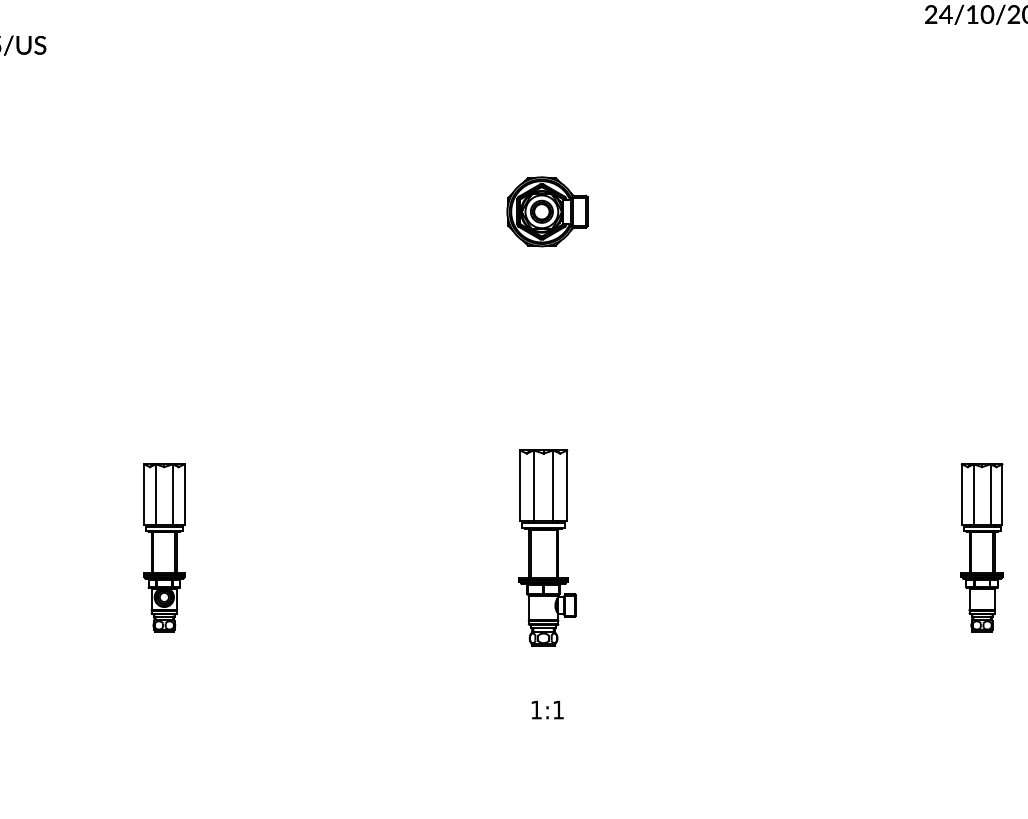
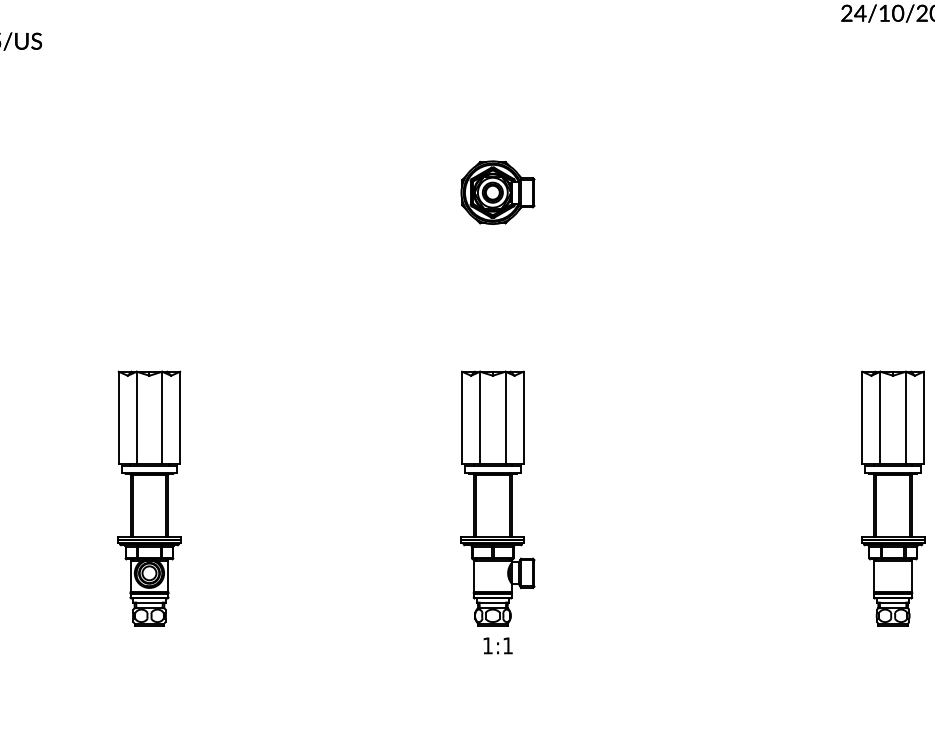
part: (164, 548) -> (149, 498), size x1.67
part: (546, 548) -> (497, 498), size x1.43
part: (982, 548) -> (893, 498), size x1.67

